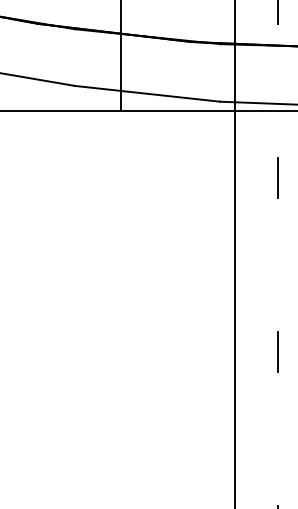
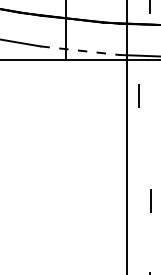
line: (149, 93) -> (80, 50), solid -> dashed
line: (276, 176) -> (138, 95), moved
line: (276, 350) -> (150, 200), moved

